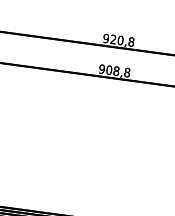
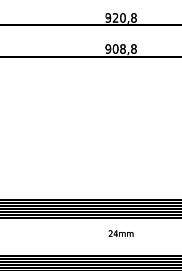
text: (106, 38) -> (108, 17), 920,8 -> 320,8

